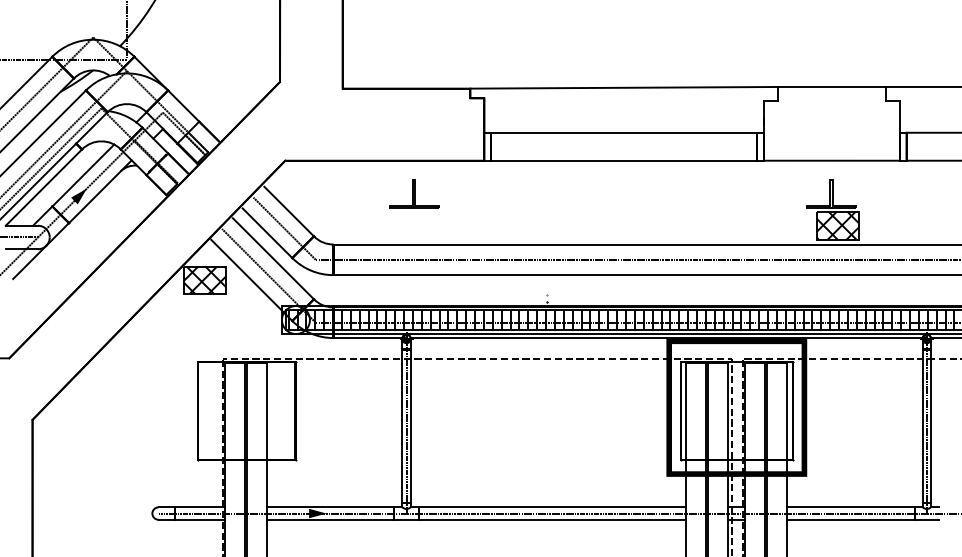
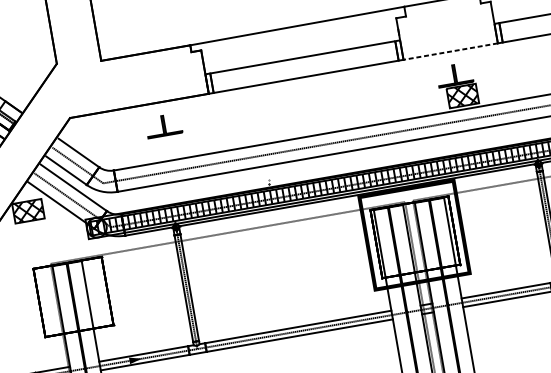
line: (831, 160) -> (450, 51), solid -> dashed

